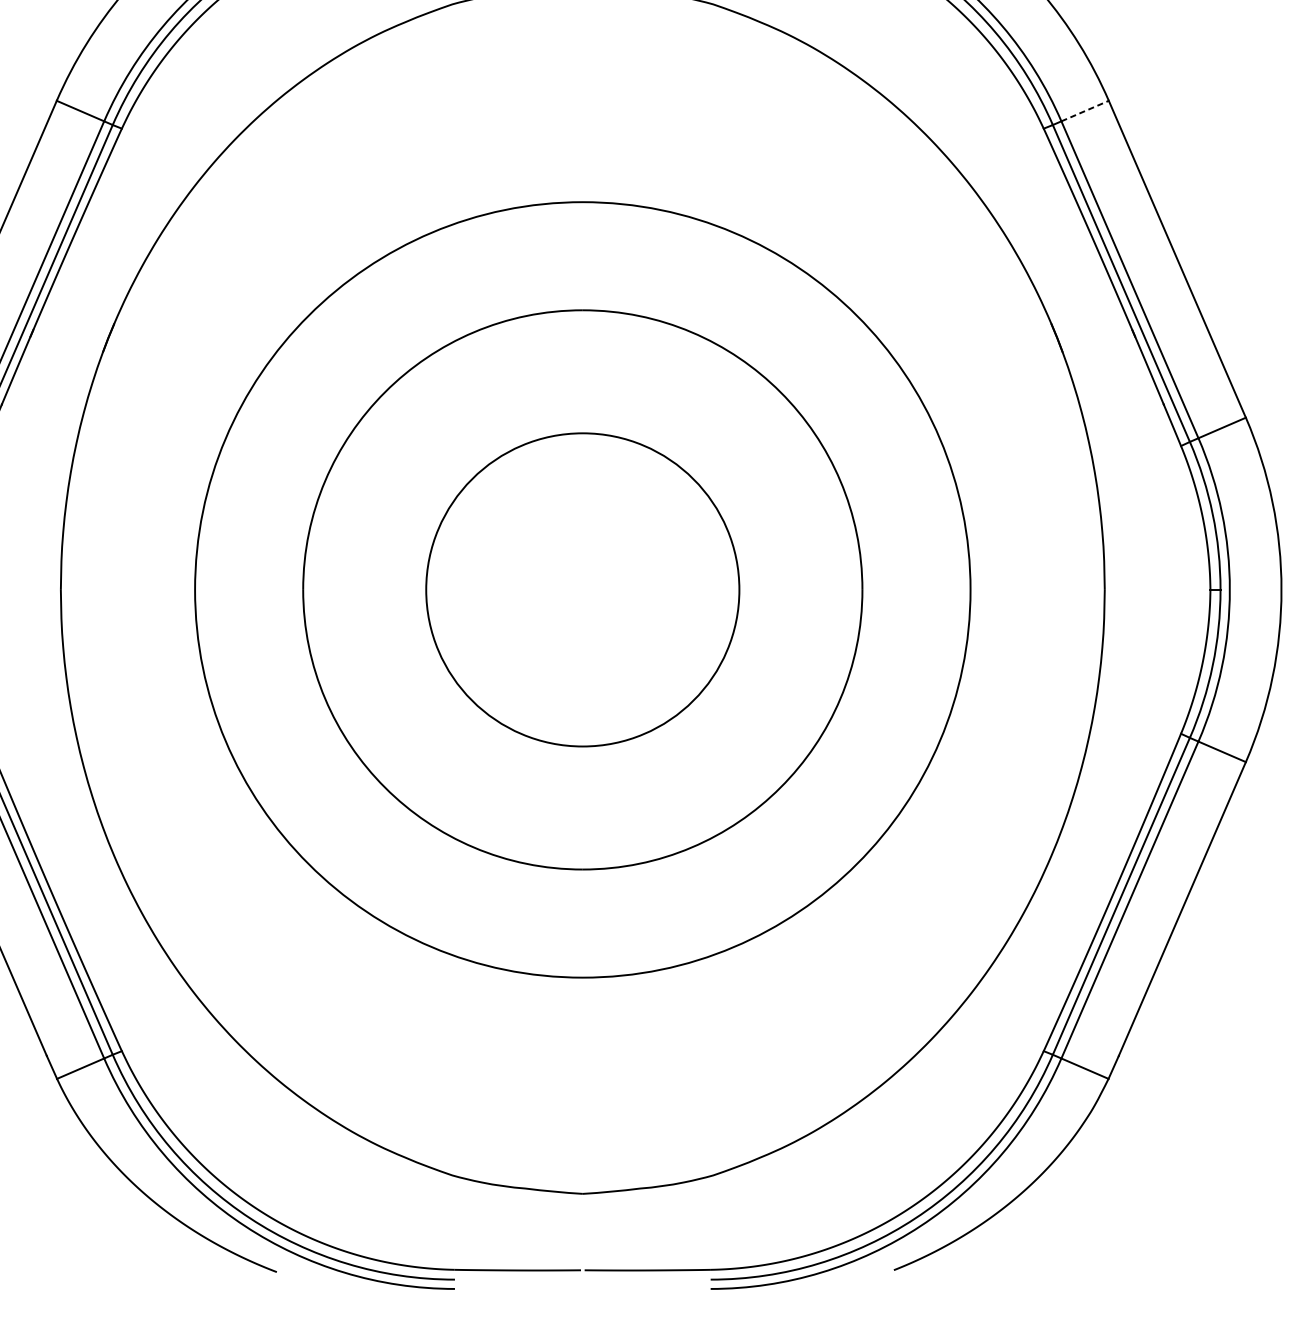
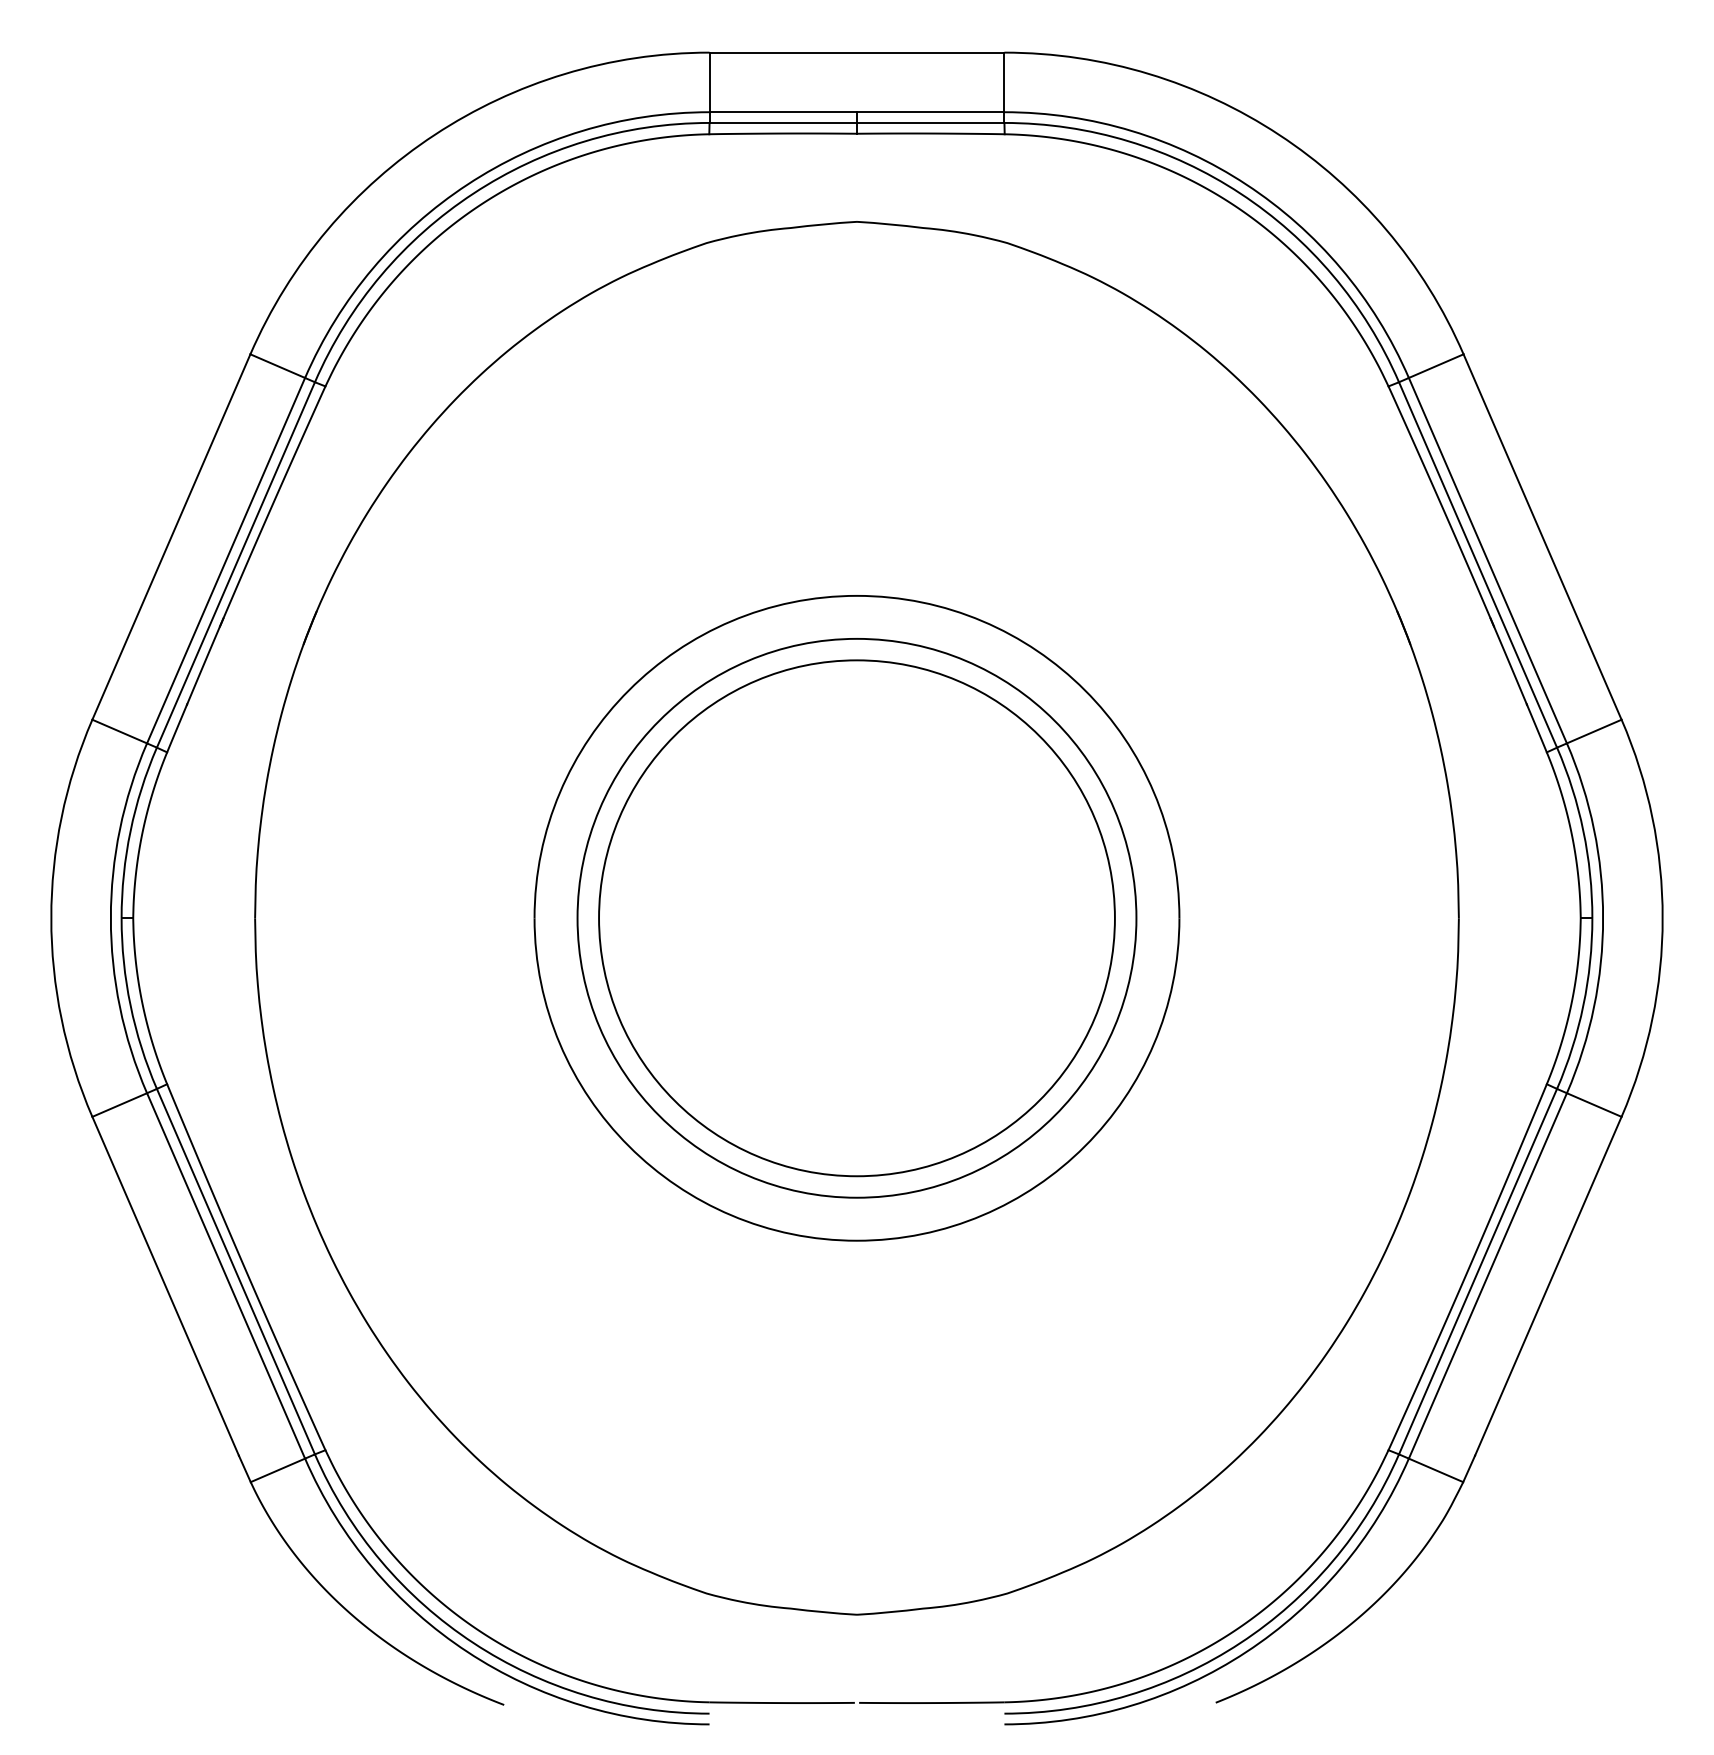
line: (1085, 111) -> (1436, 366), dashed -> solid
circle: (582, 589) -> (856, 917), size x0.62
circle: (582, 590) -> (856, 918), size x1.43

